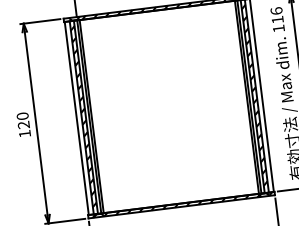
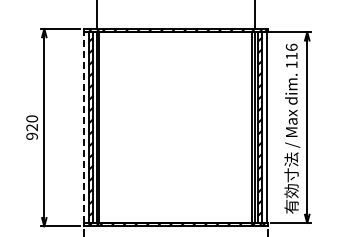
line: (76, 118) -> (84, 127), solid -> dashed
text: (24, 133) -> (31, 135), 120 -> 920

